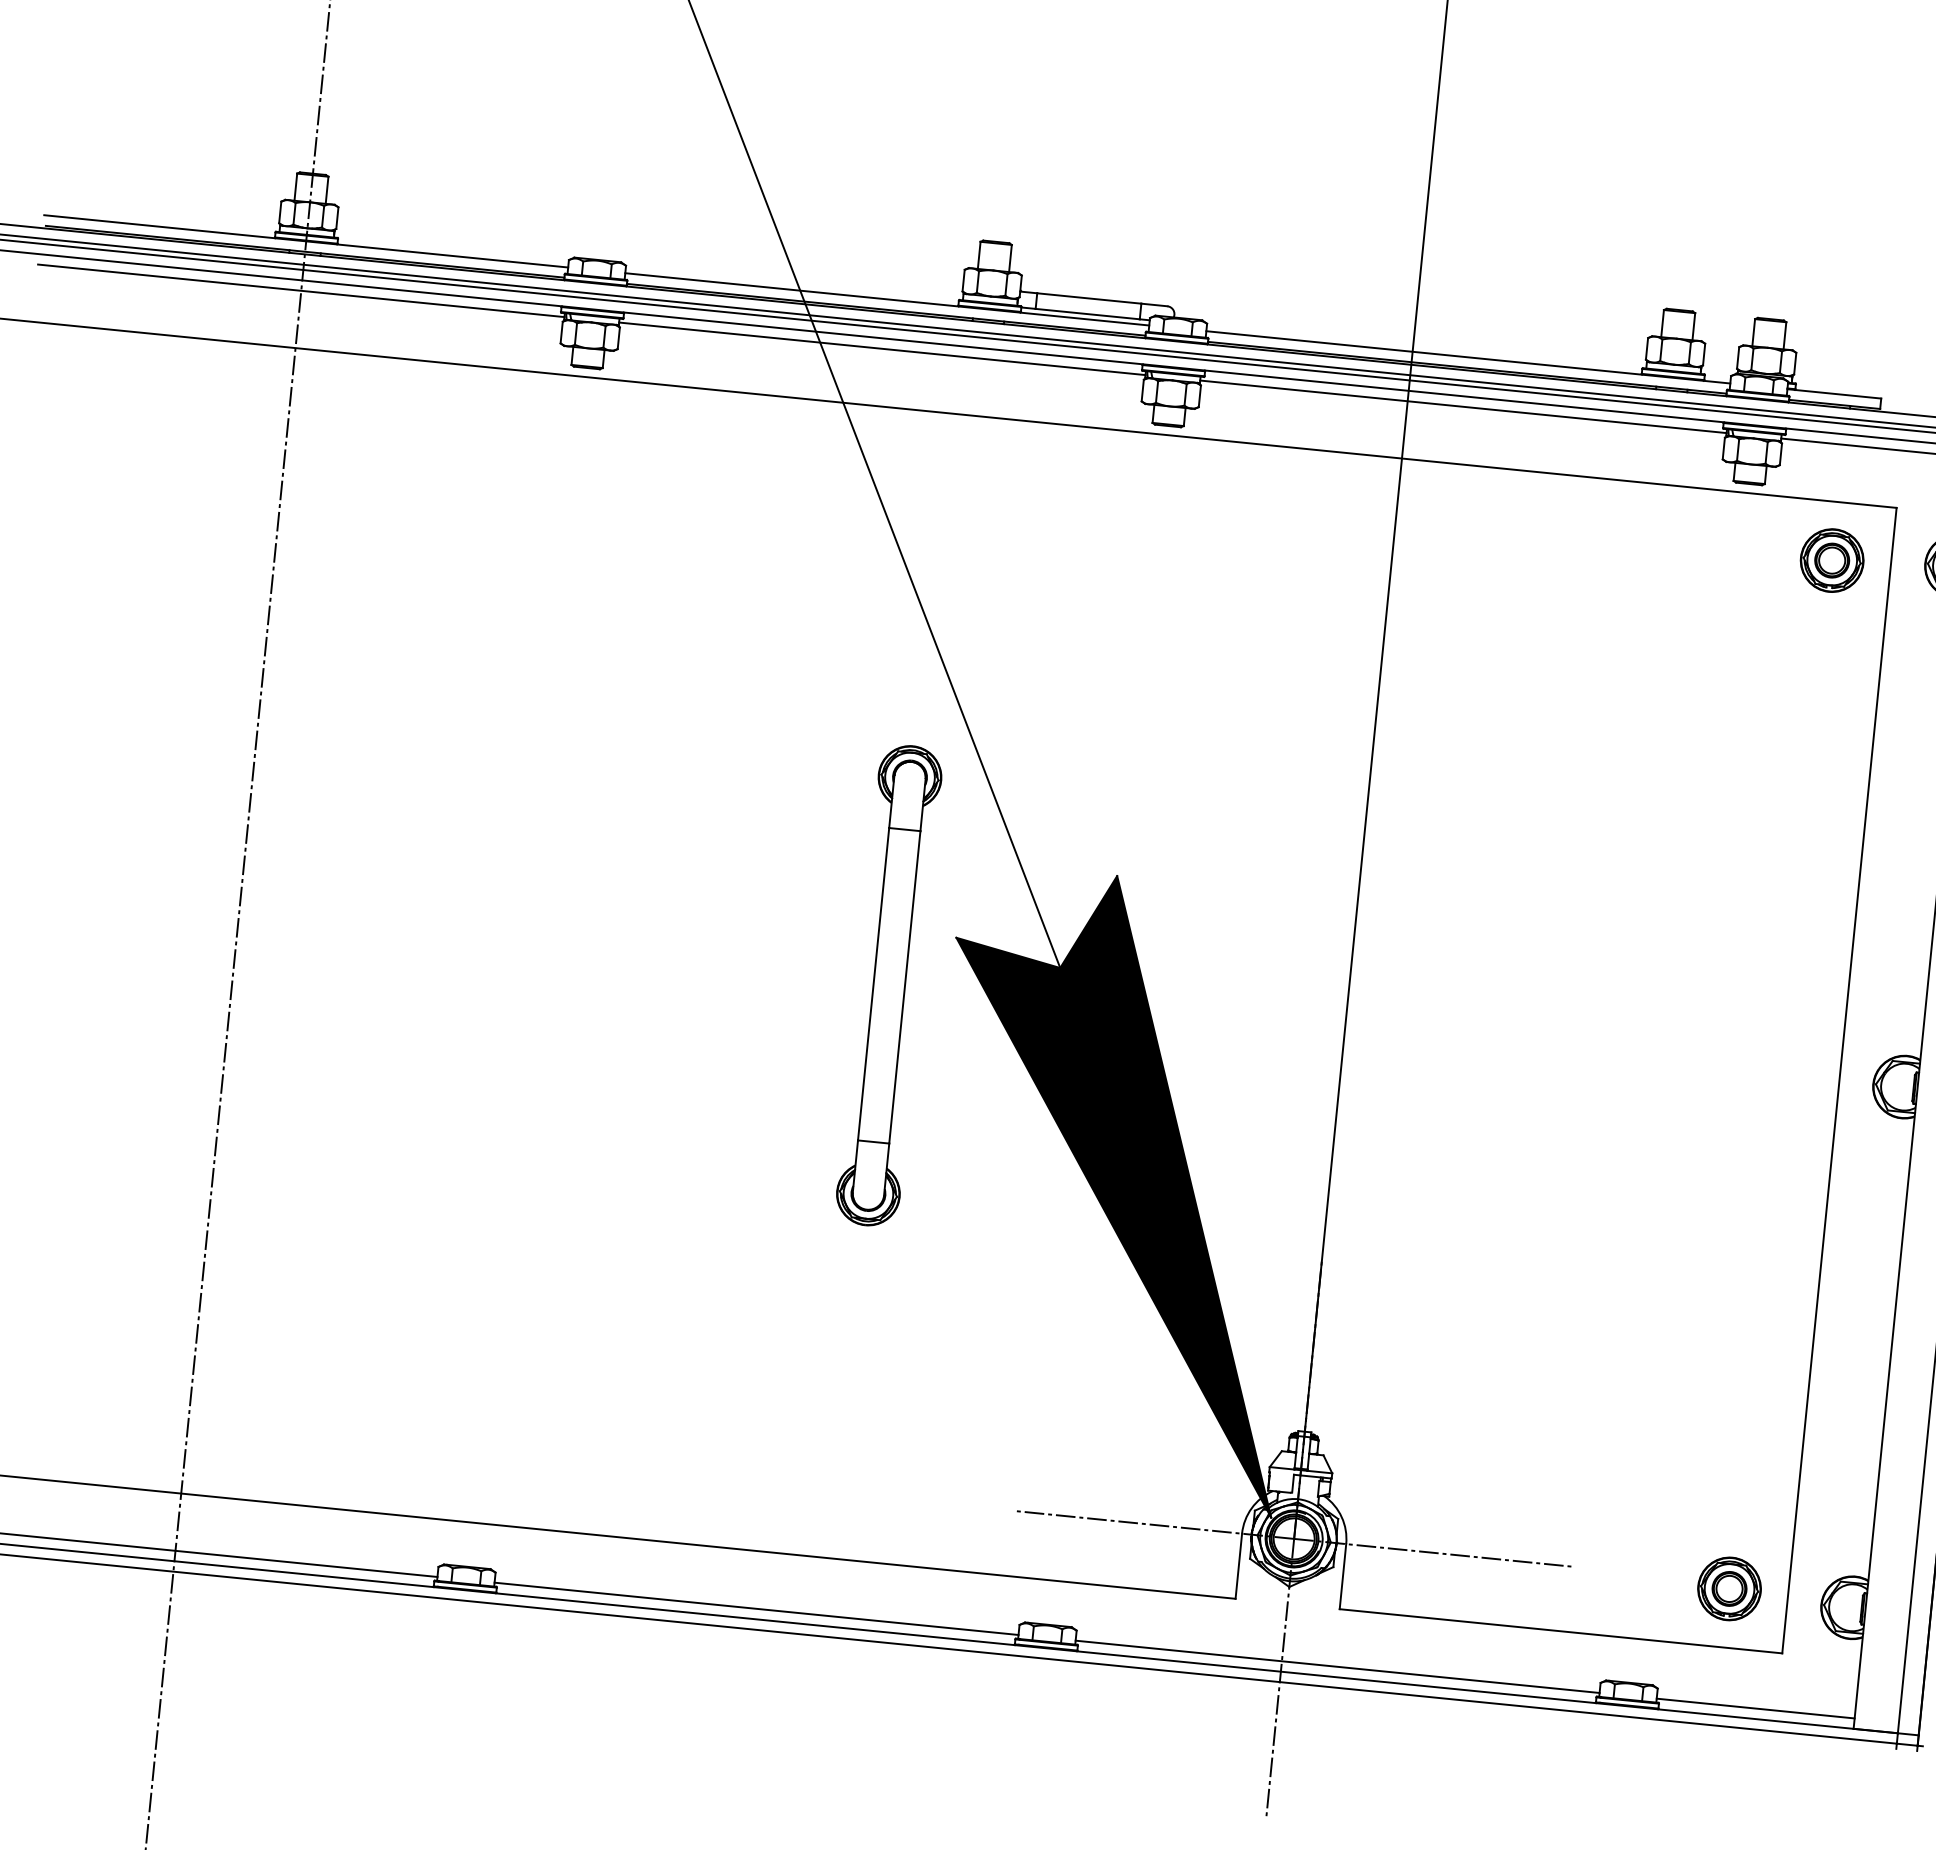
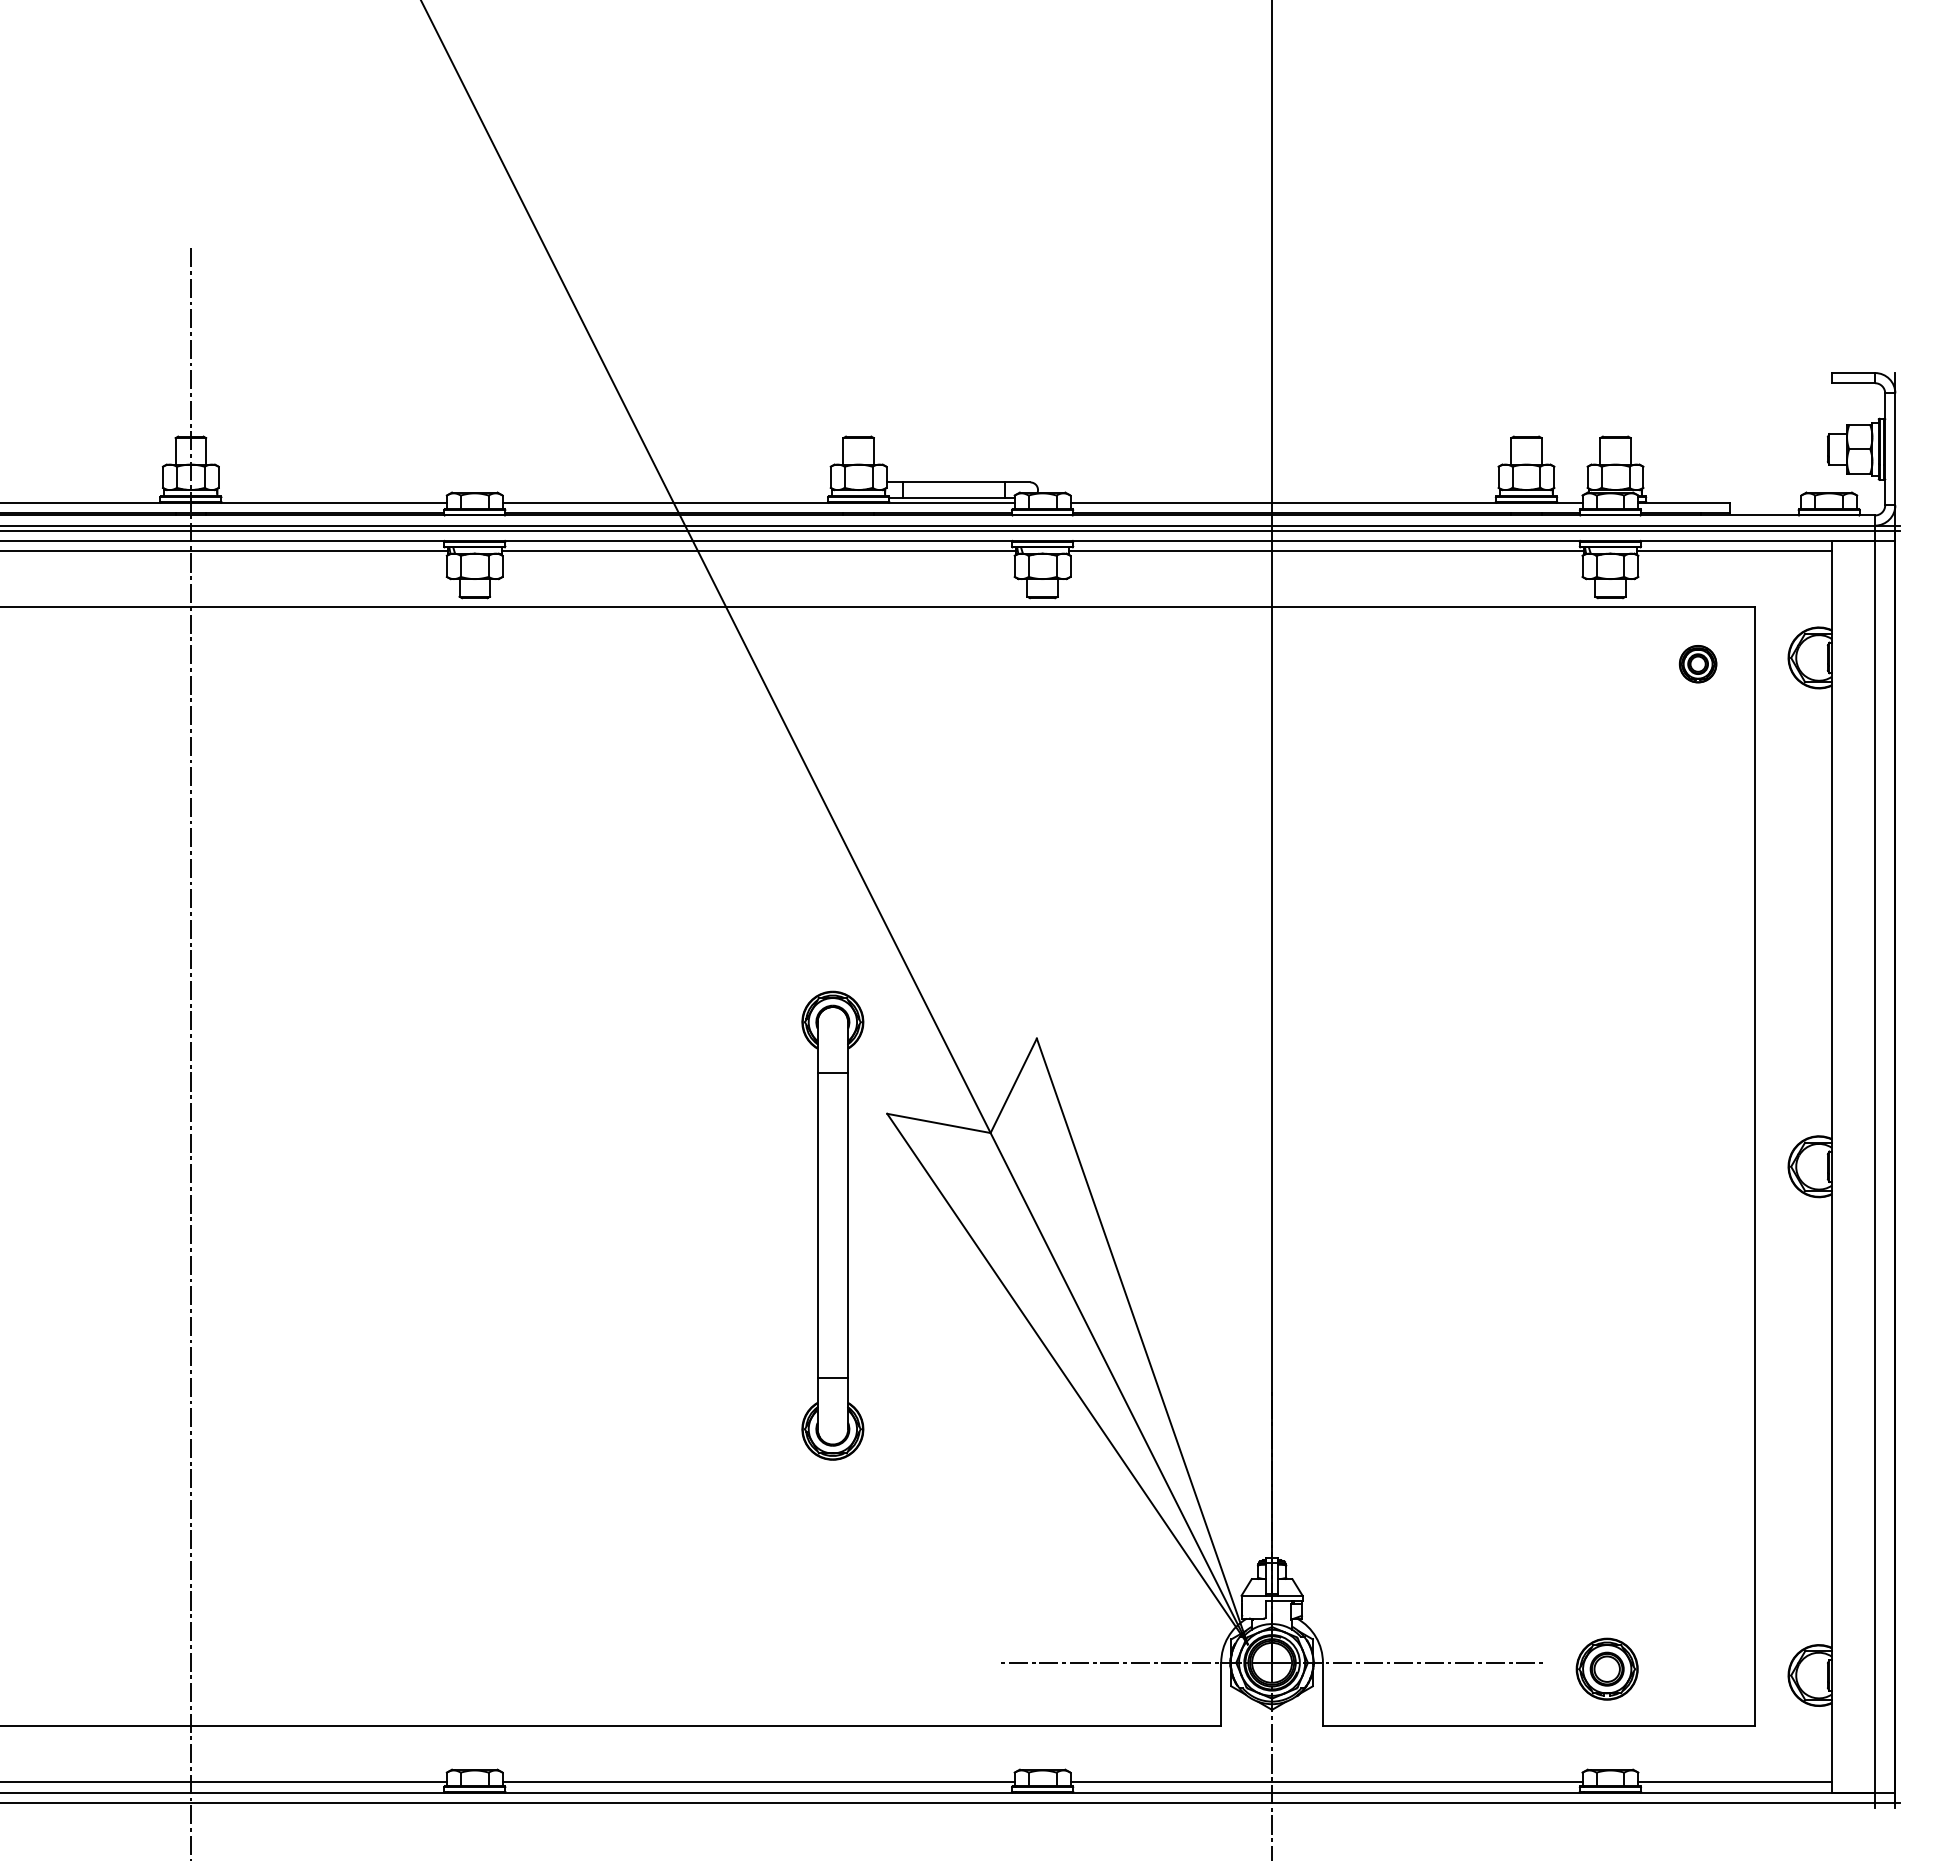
part: (1831, 559) -> (1697, 663), size x0.6
part: (888, 985) -> (832, 1225), moved
fill: (1117, 1189) -> (1067, 1341), removed
part: (1728, 1588) -> (1606, 1668), moved

